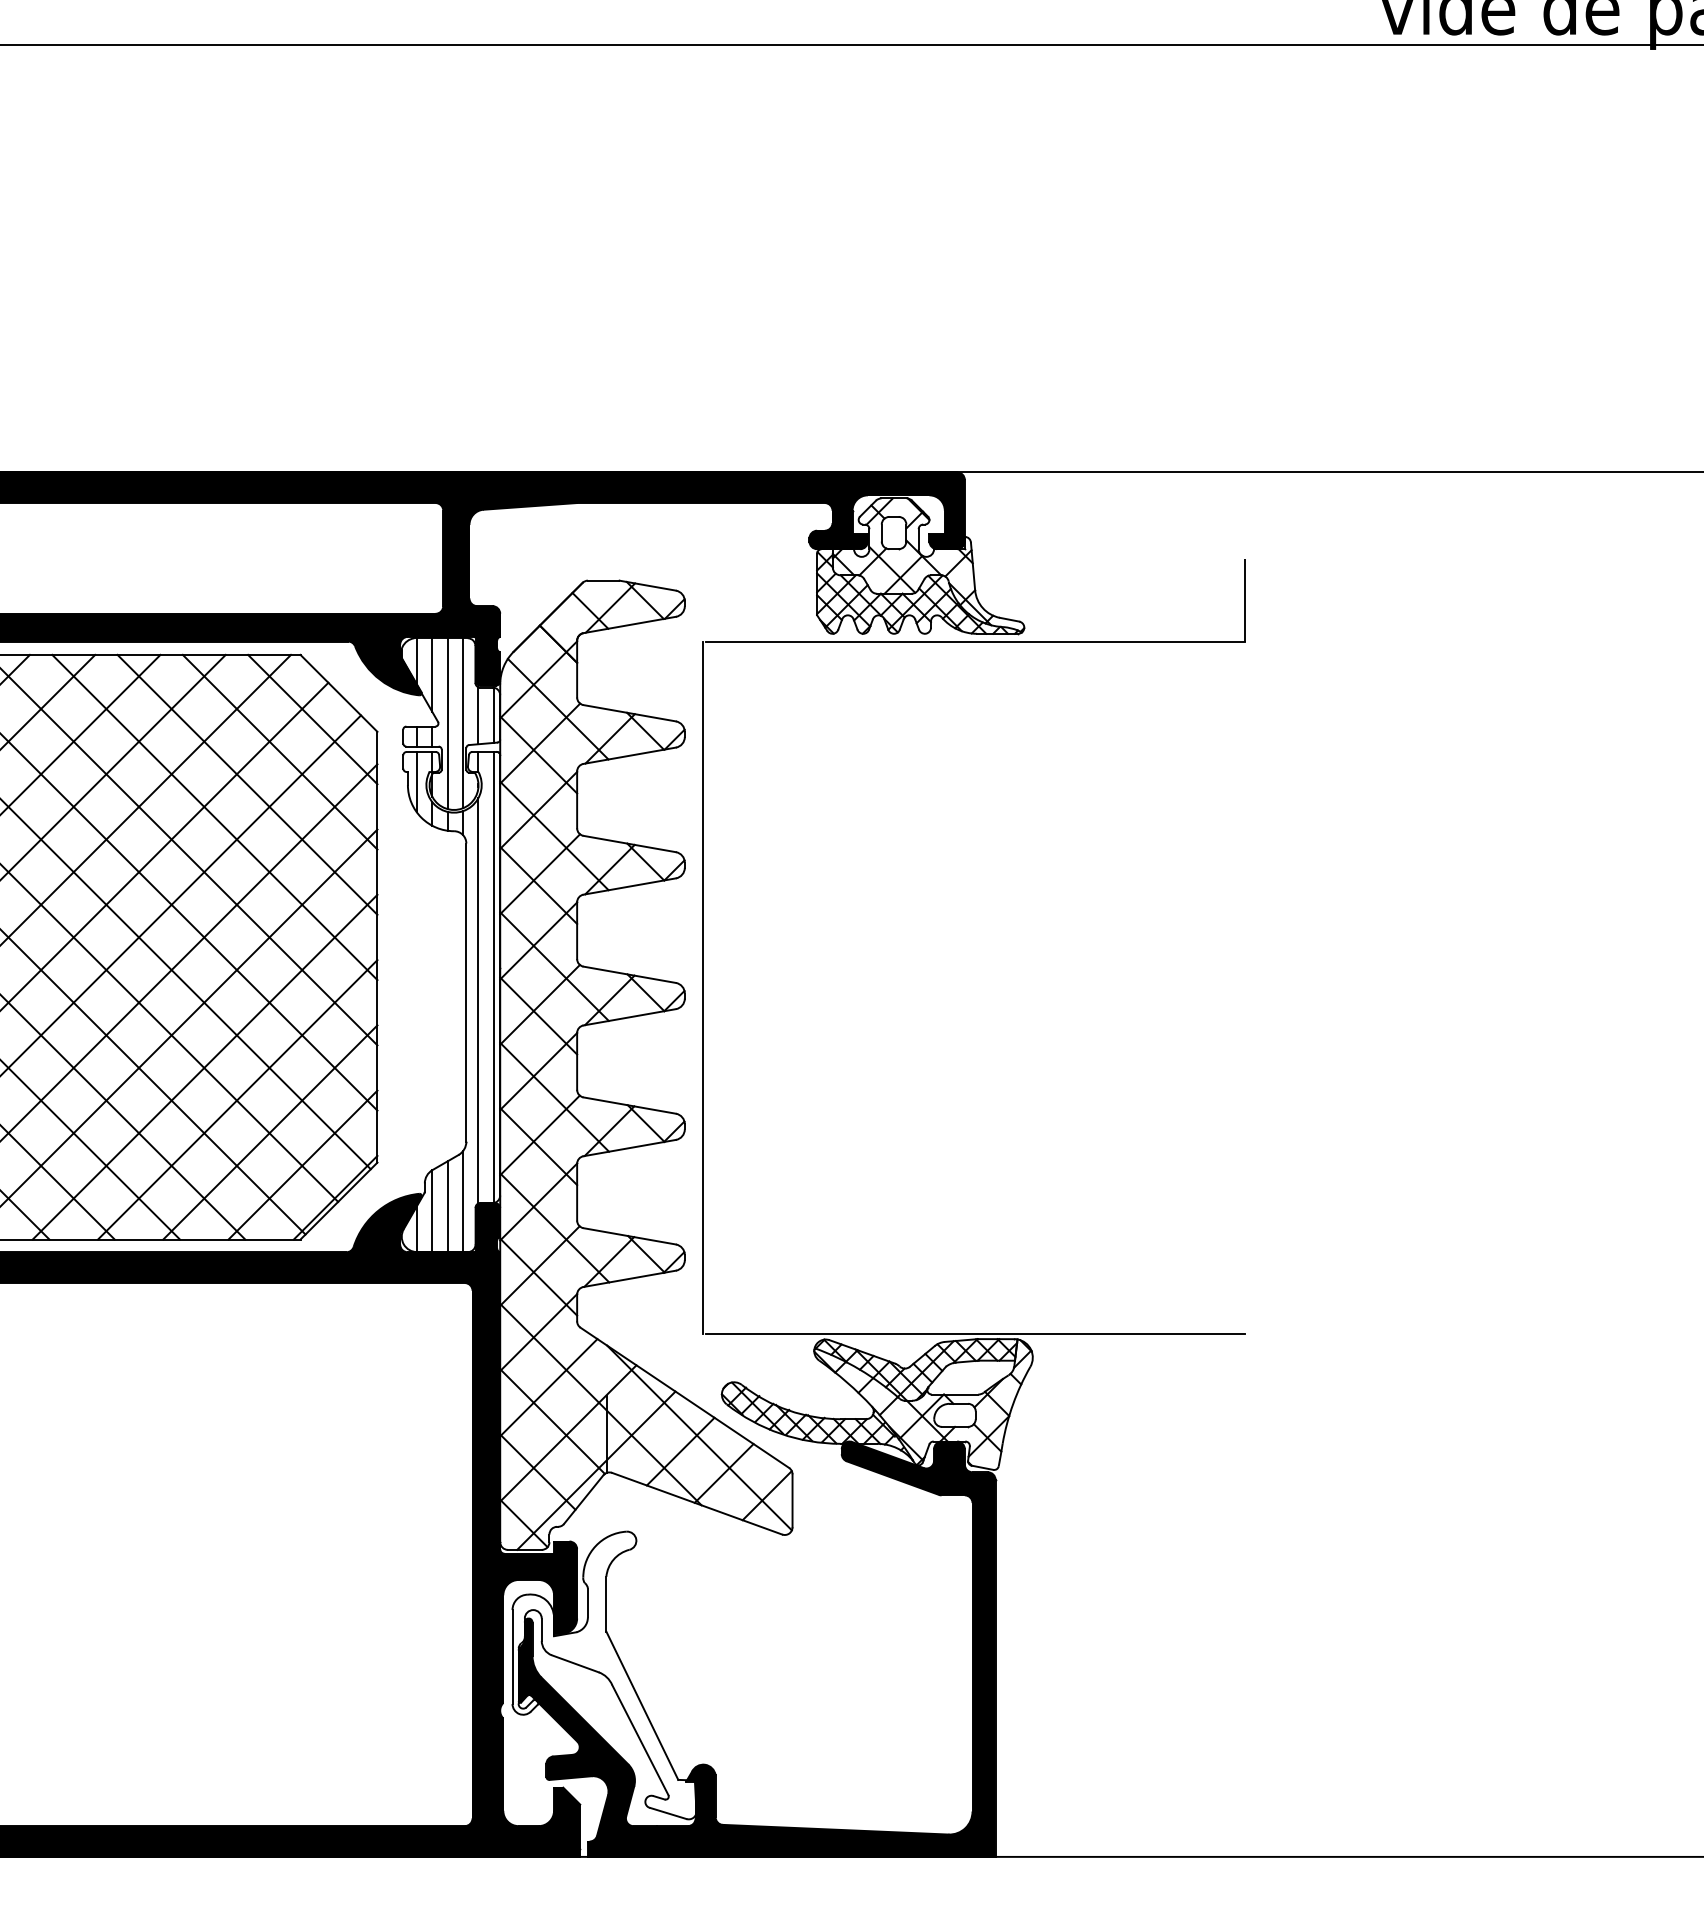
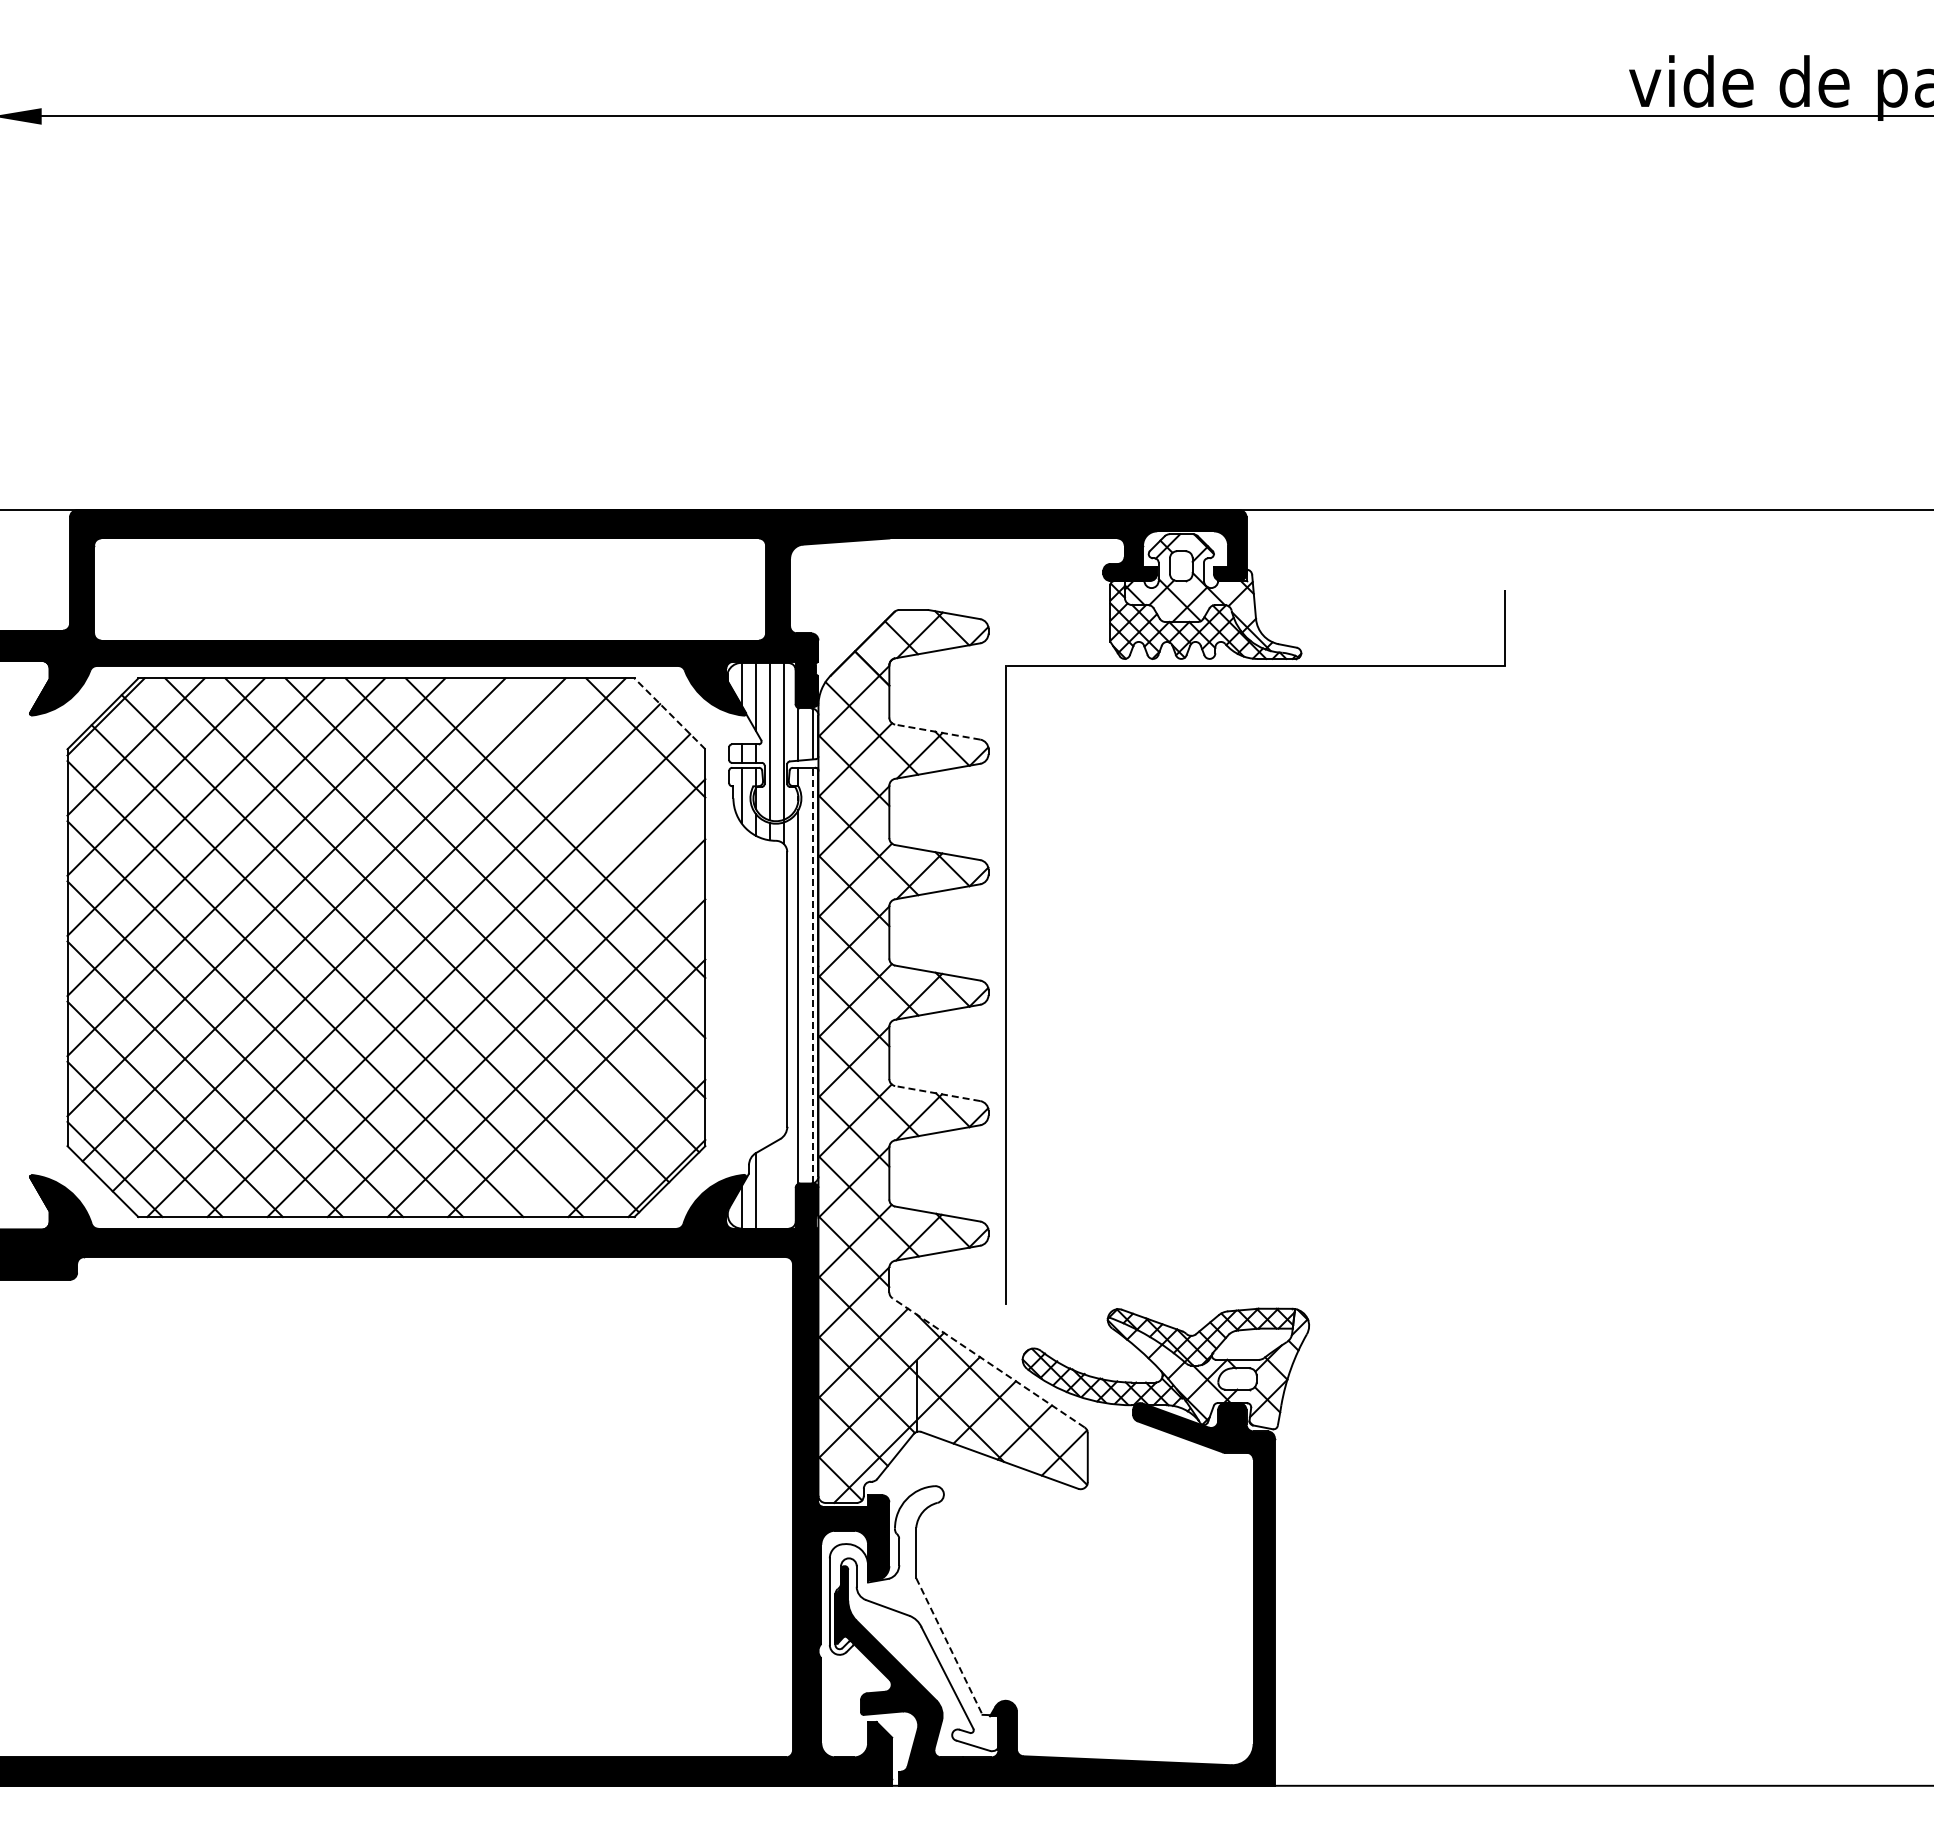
line: (338, 693) -> (669, 713), solid -> dashed
line: (629, 713) -> (937, 732), solid -> dashed
line: (279, 751) -> (615, 767), removed
line: (247, 784) -> (585, 797), removed
line: (493, 977) -> (812, 975), solid -> dashed
line: (629, 1105) -> (937, 1093), solid -> dashed
line: (270, 1132) -> (606, 1118), removed
line: (463, 1200) -> (784, 1181), removed
line: (448, 1206) -> (770, 1186), removed
line: (975, 1333) -> (1256, 1303), removed
line: (684, 1397) -> (988, 1362), solid -> dashed
line: (642, 1705) -> (949, 1646), solid -> dashed

